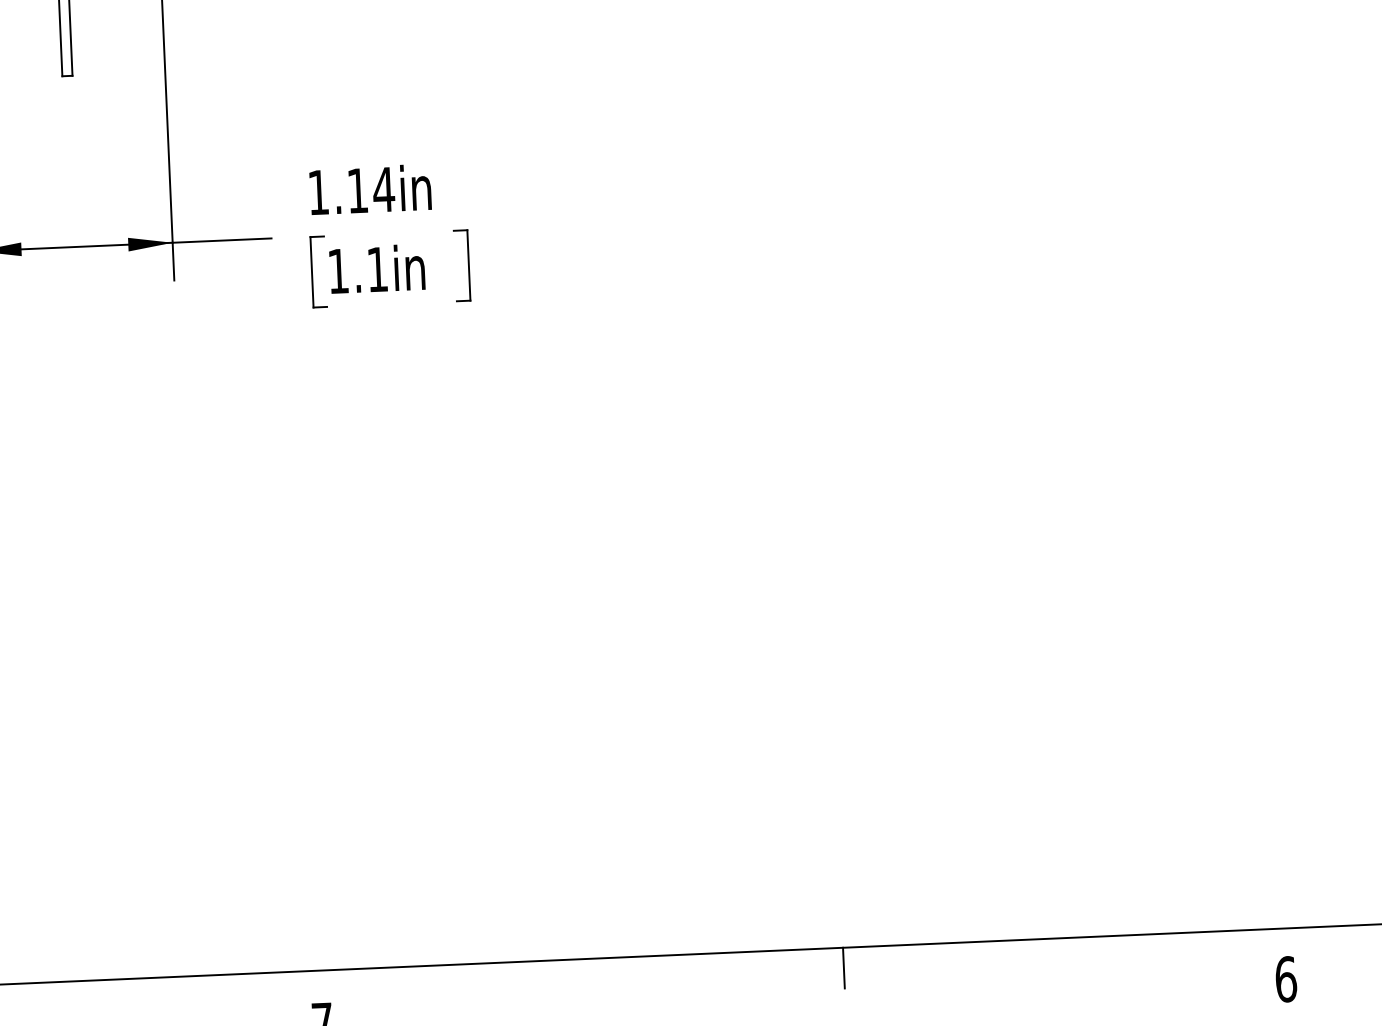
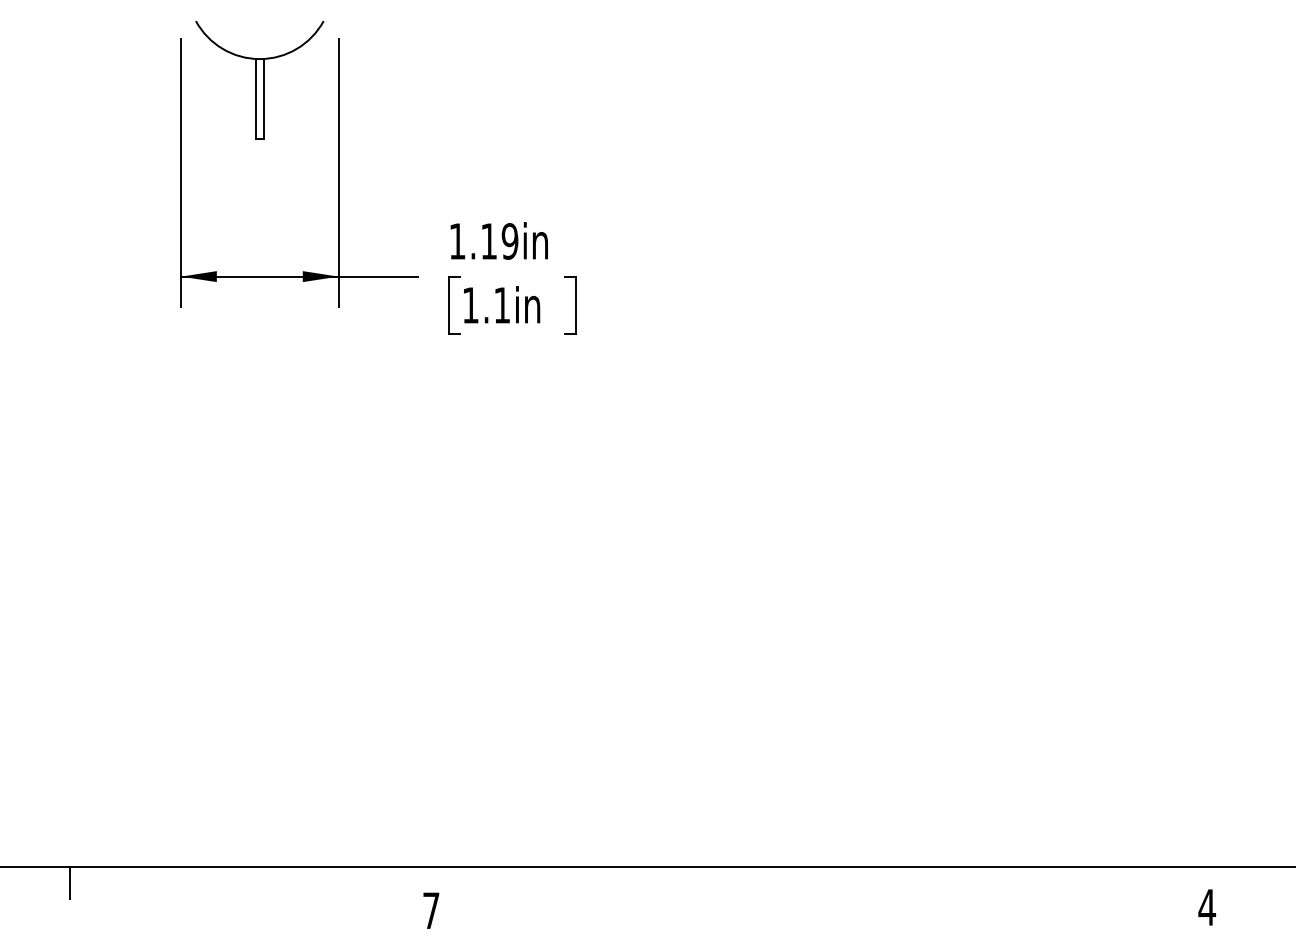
text: (383, 189) -> (509, 241), 1.14in -> 1.19in
line: (844, 967) -> (852, 882), removed
text: (1286, 979) -> (1207, 907), 6 -> 4

